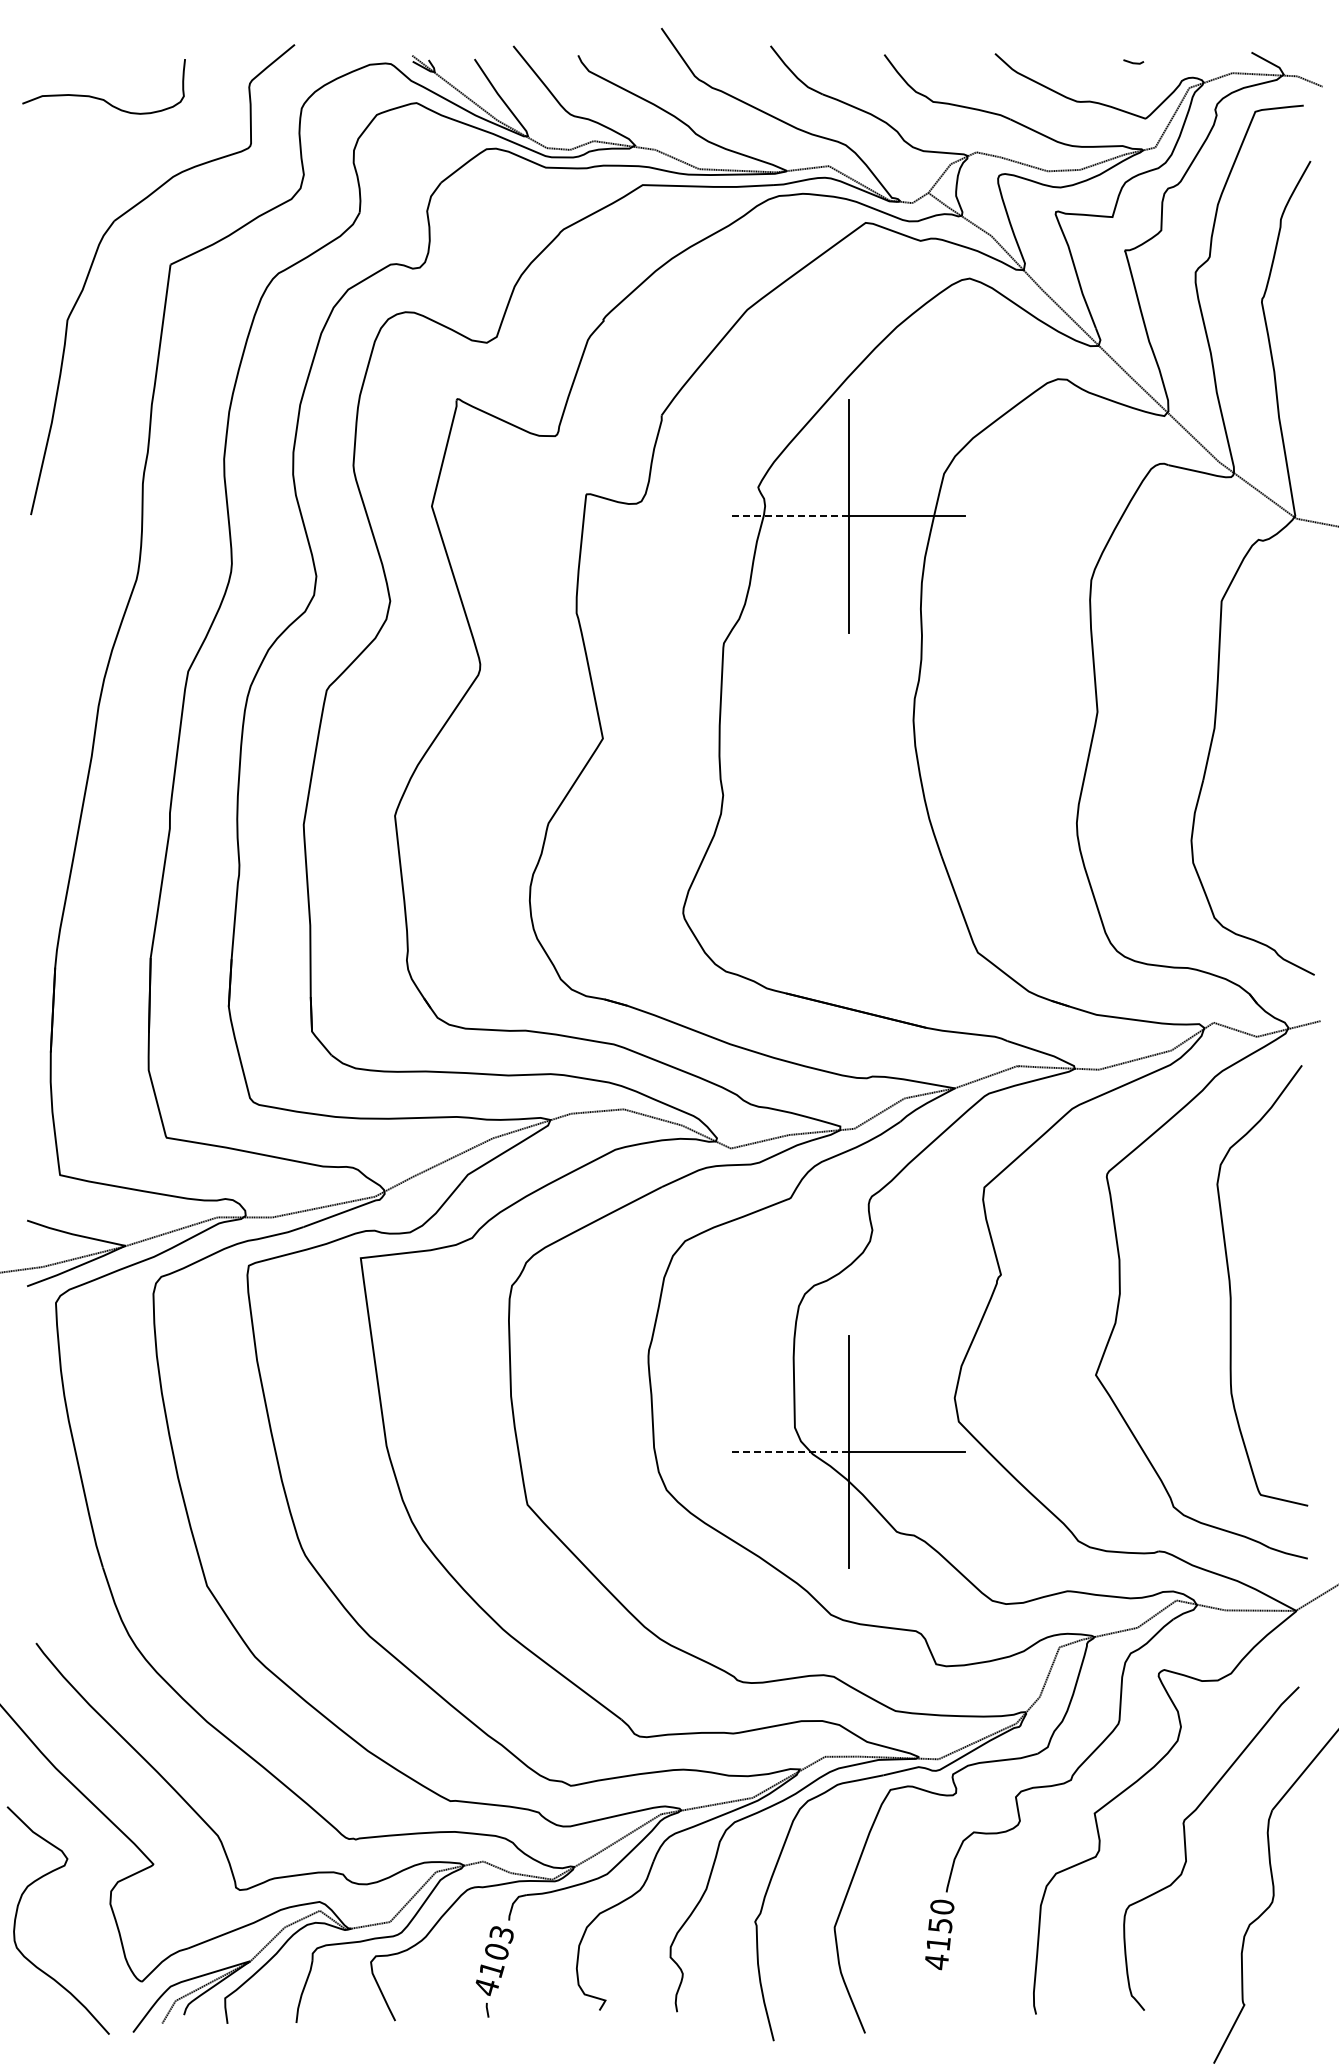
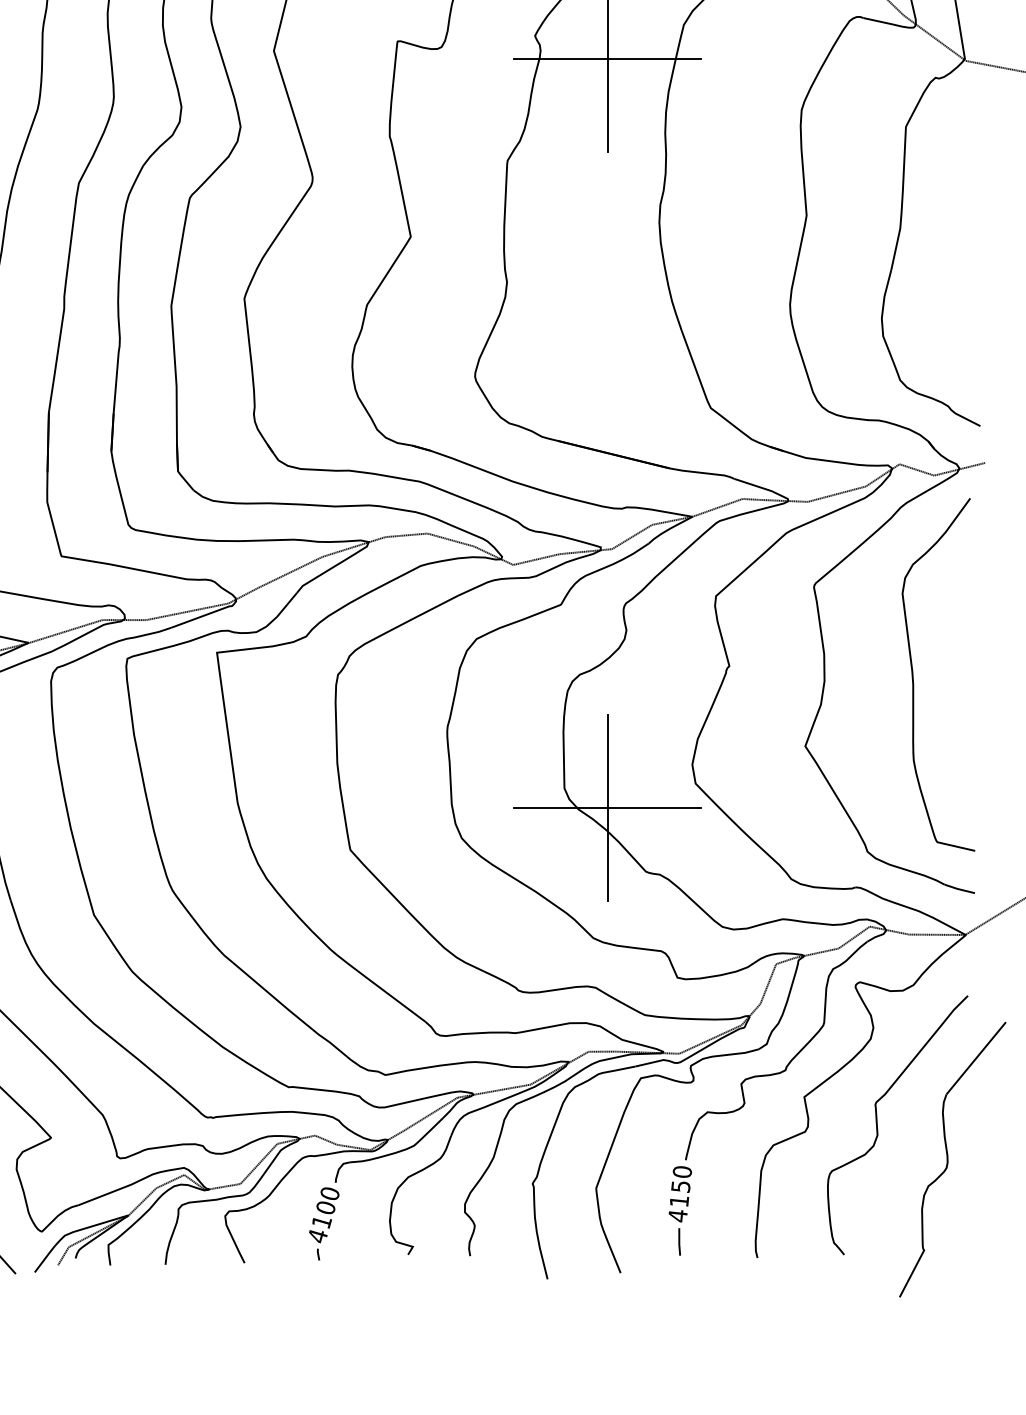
line: (789, 516) -> (560, 59), dashed -> solid
line: (789, 1452) -> (560, 808), dashed -> solid
text: (501, 1934) -> (329, 1193), 4103 -> 4100
line: (938, 1994) -> (679, 1241), added

